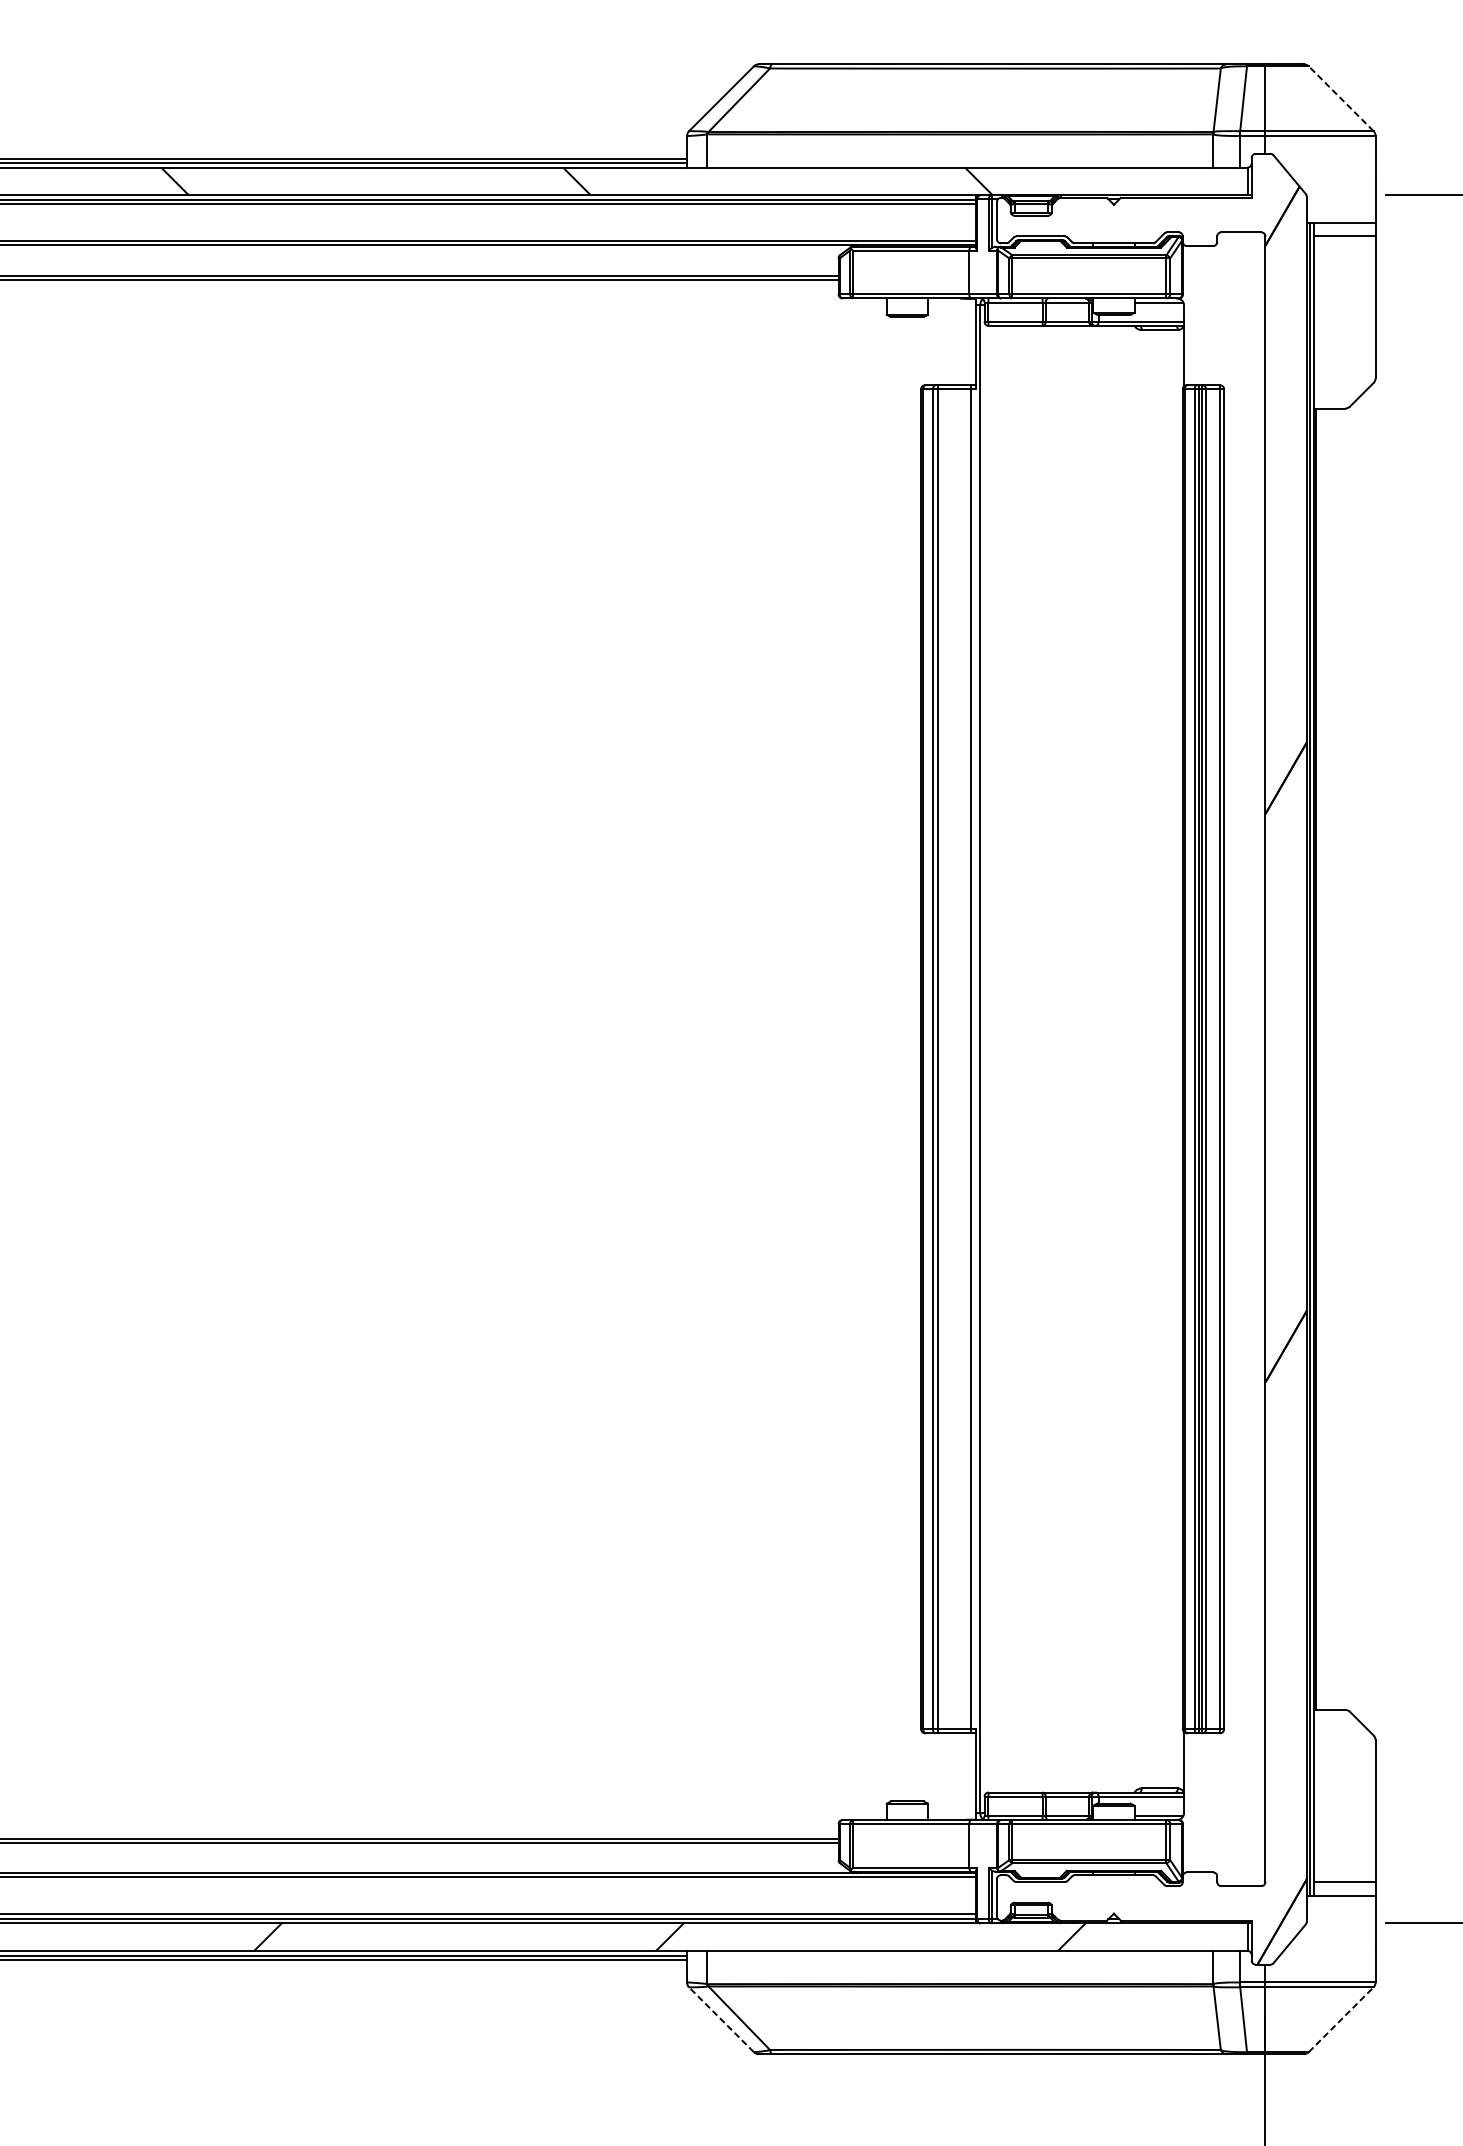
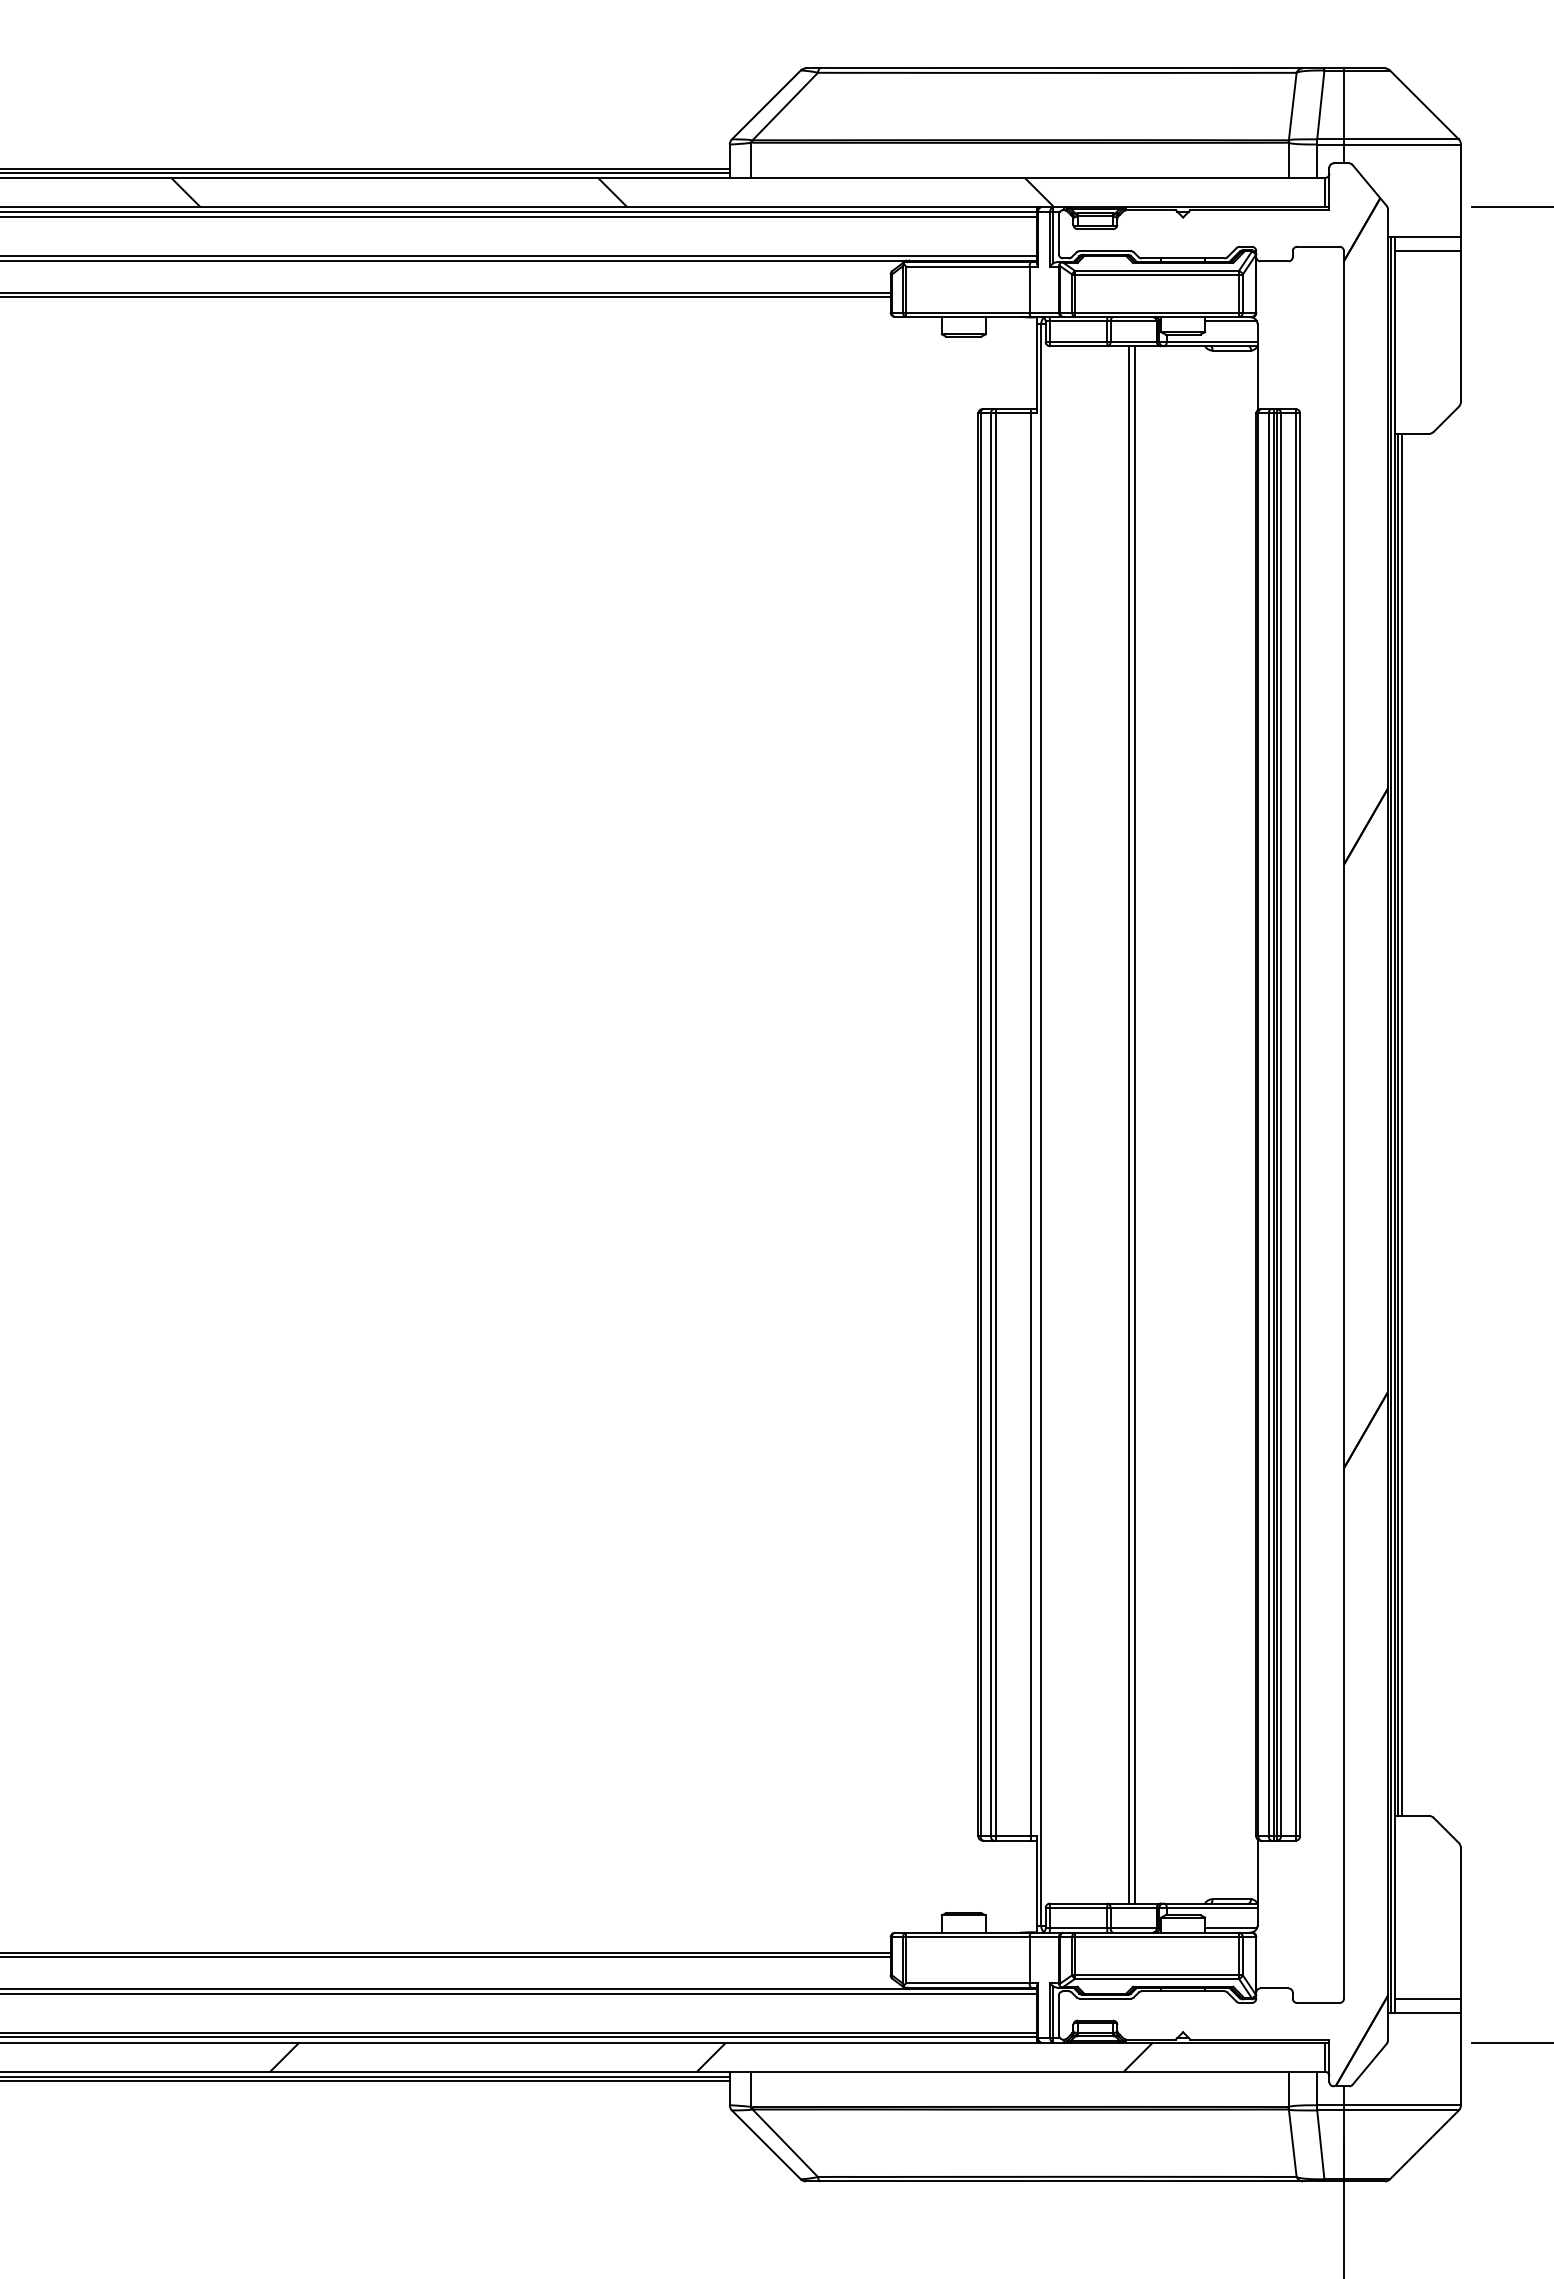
line: (1341, 98) -> (1424, 104), dashed -> solid
line: (1062, 1058) -> (1128, 1124), added
line: (1068, 1058) -> (1134, 1124), added
line: (1320, 1058) -> (1402, 1124), added
line: (721, 2019) -> (766, 2144), dashed -> solid
line: (1341, 2019) -> (1424, 2144), dashed -> solid

